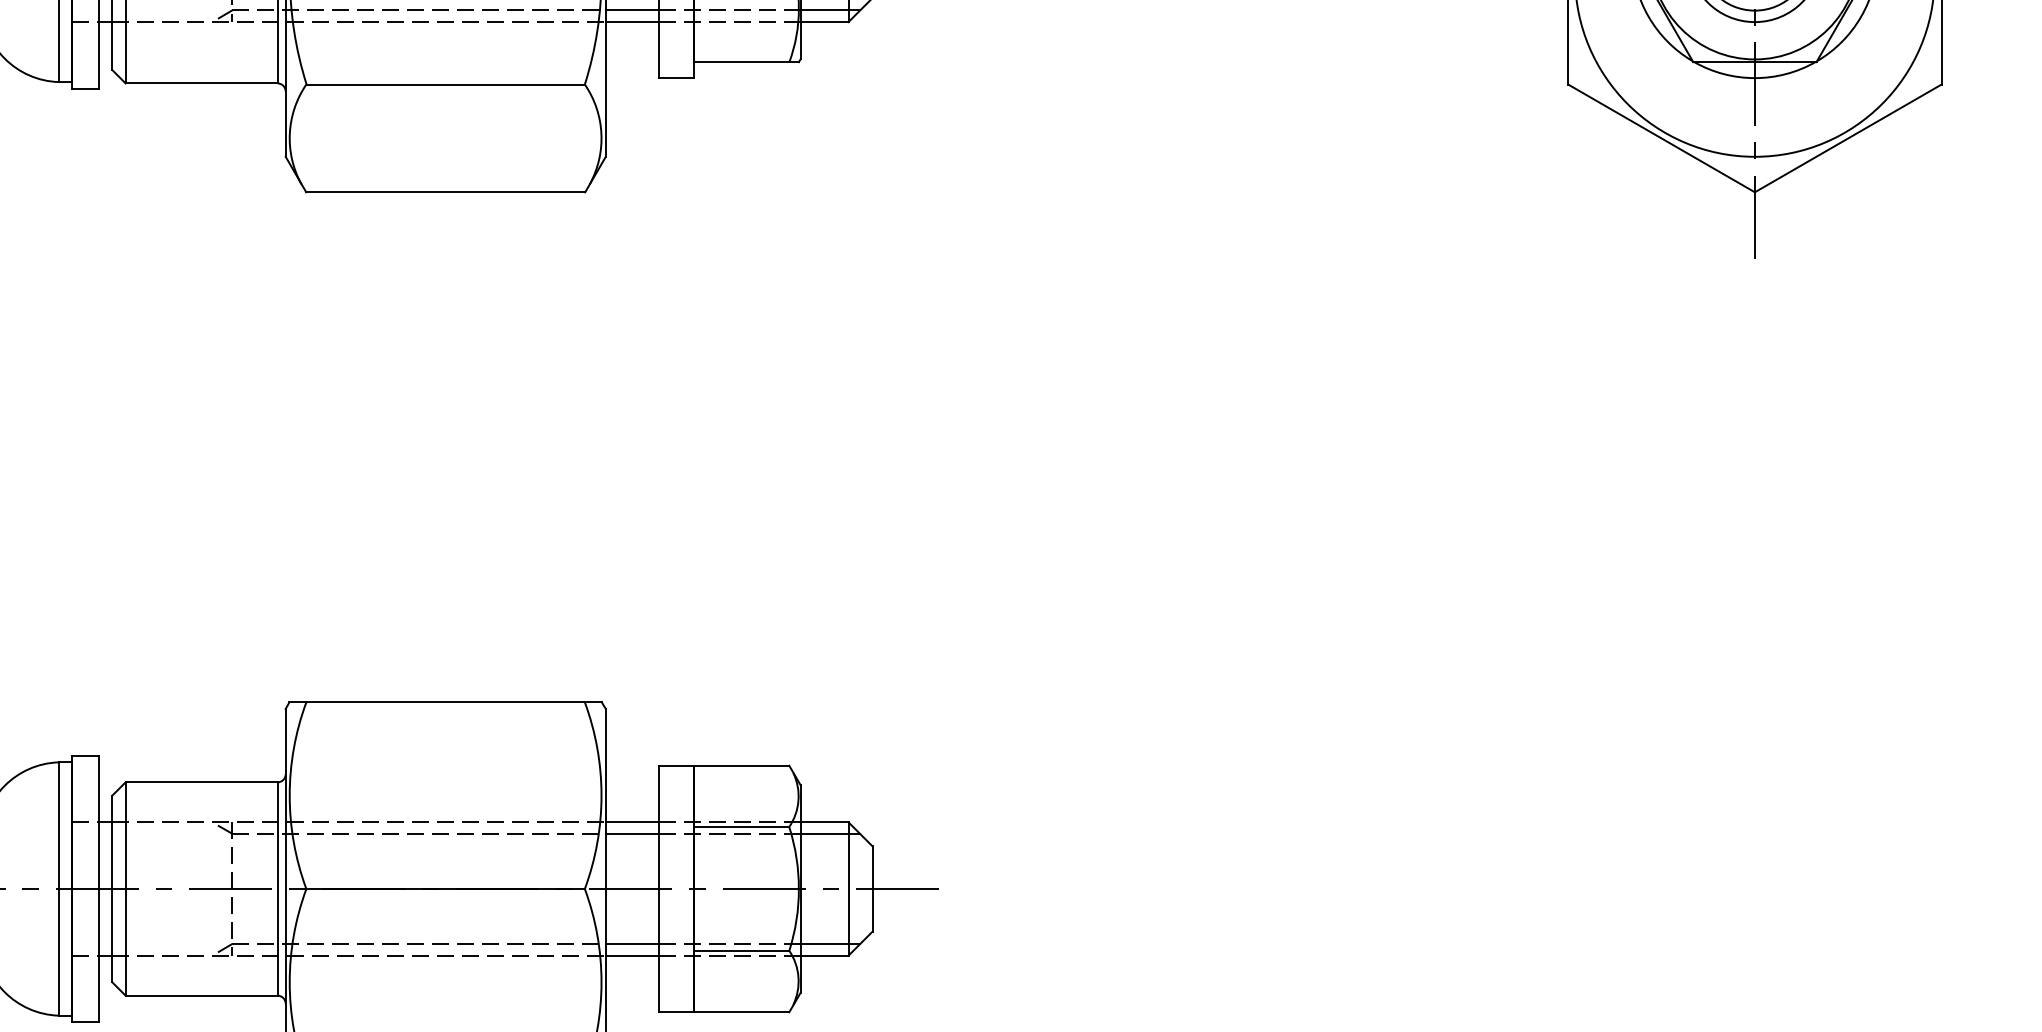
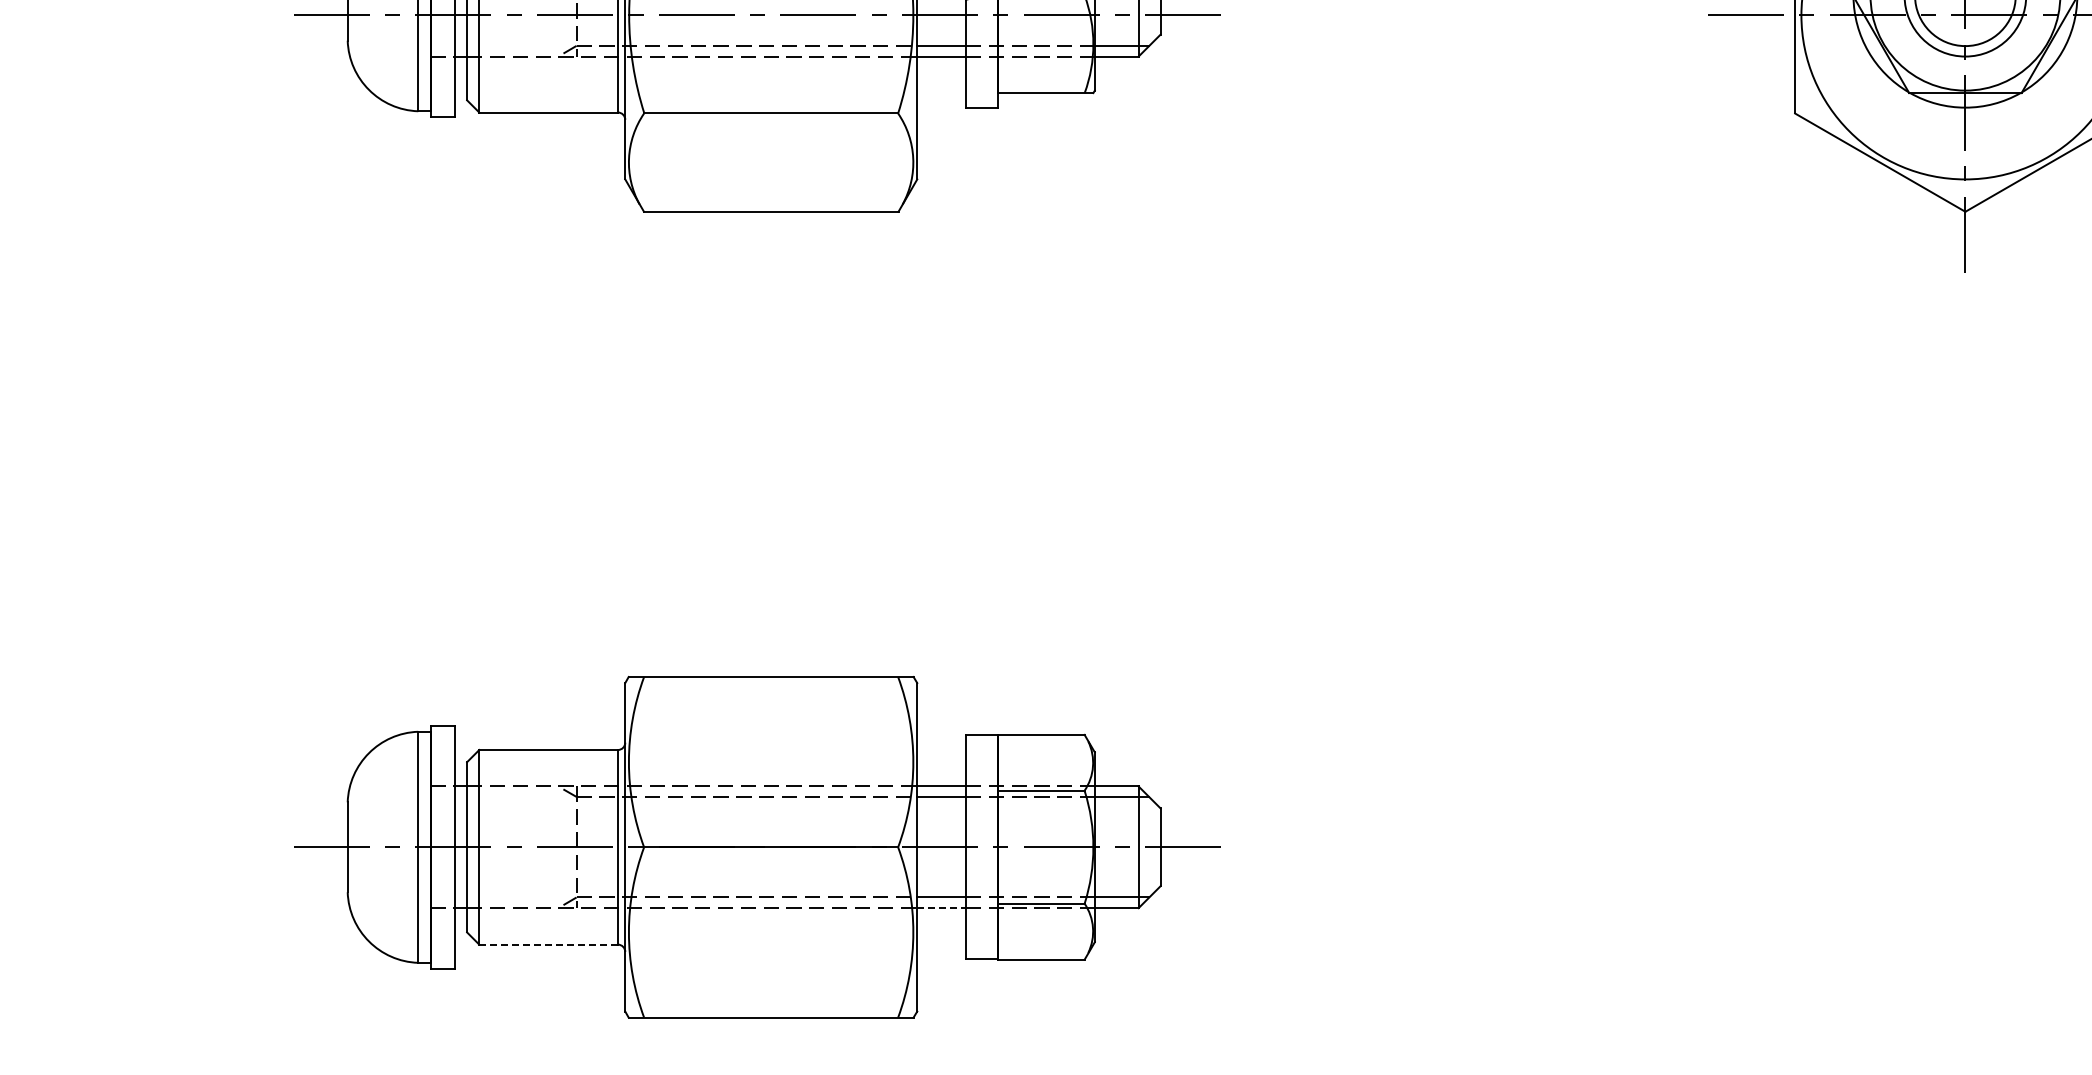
line: (633, 956) -> (942, 908), solid -> dashed
line: (201, 995) -> (548, 944), solid -> dashed

